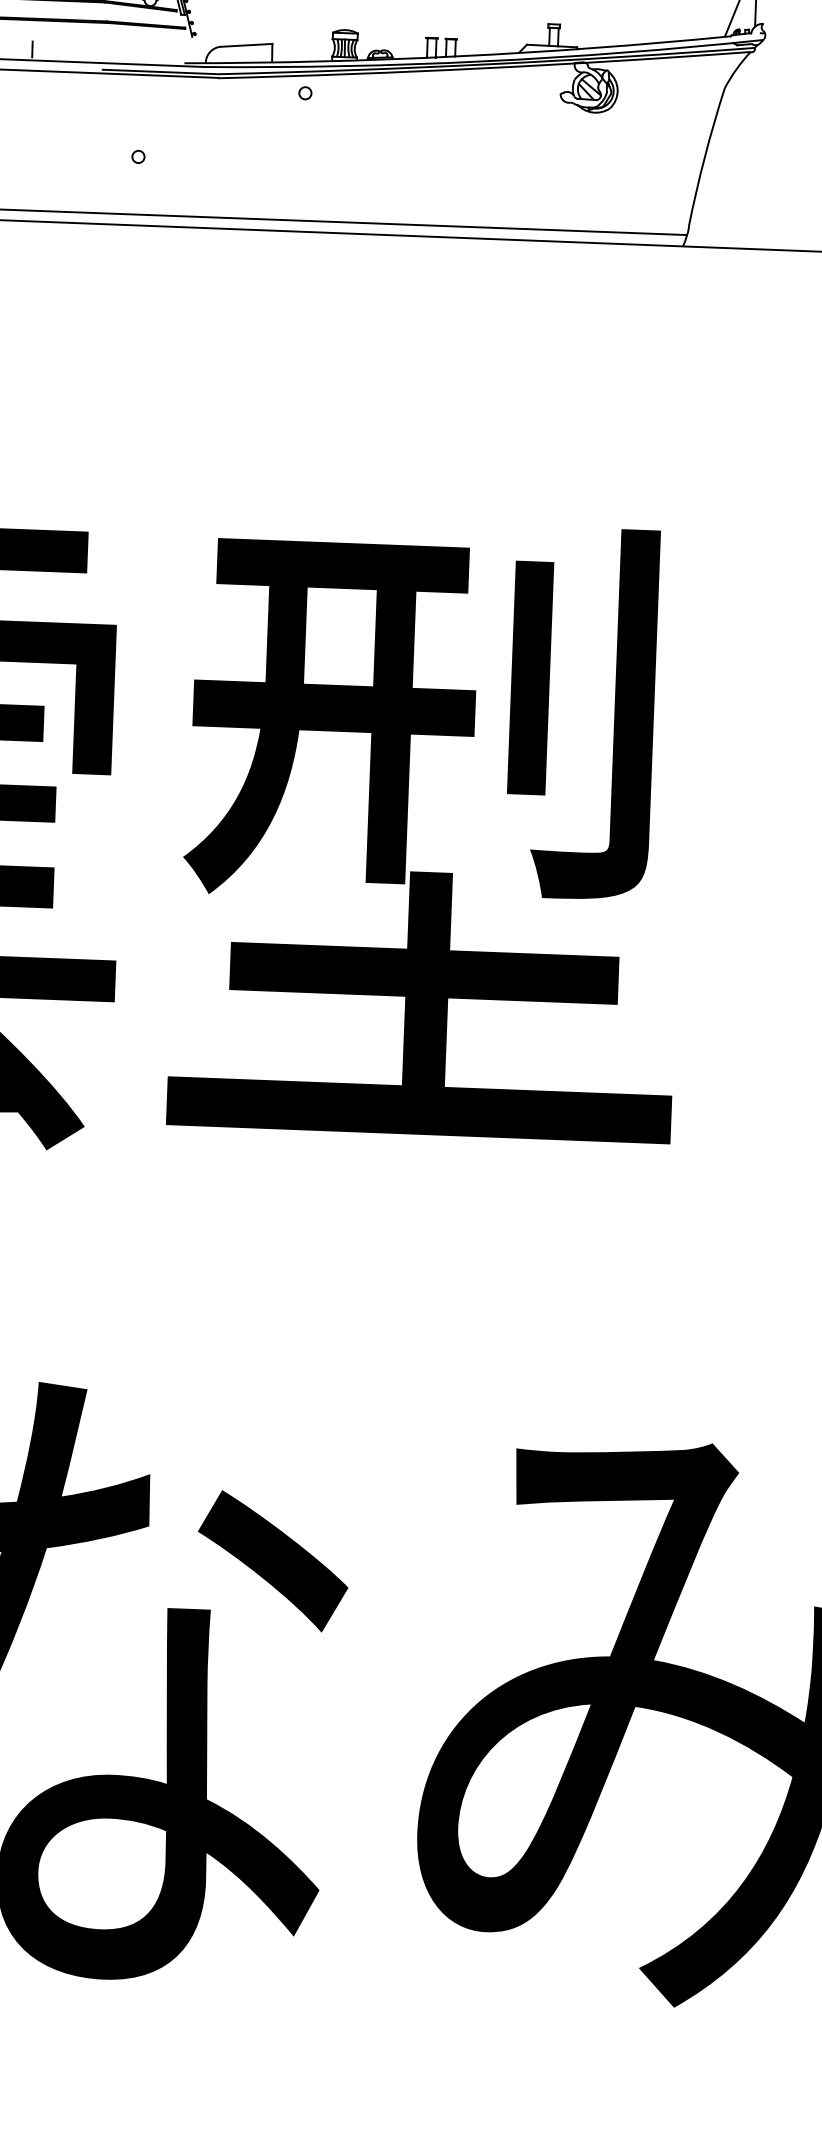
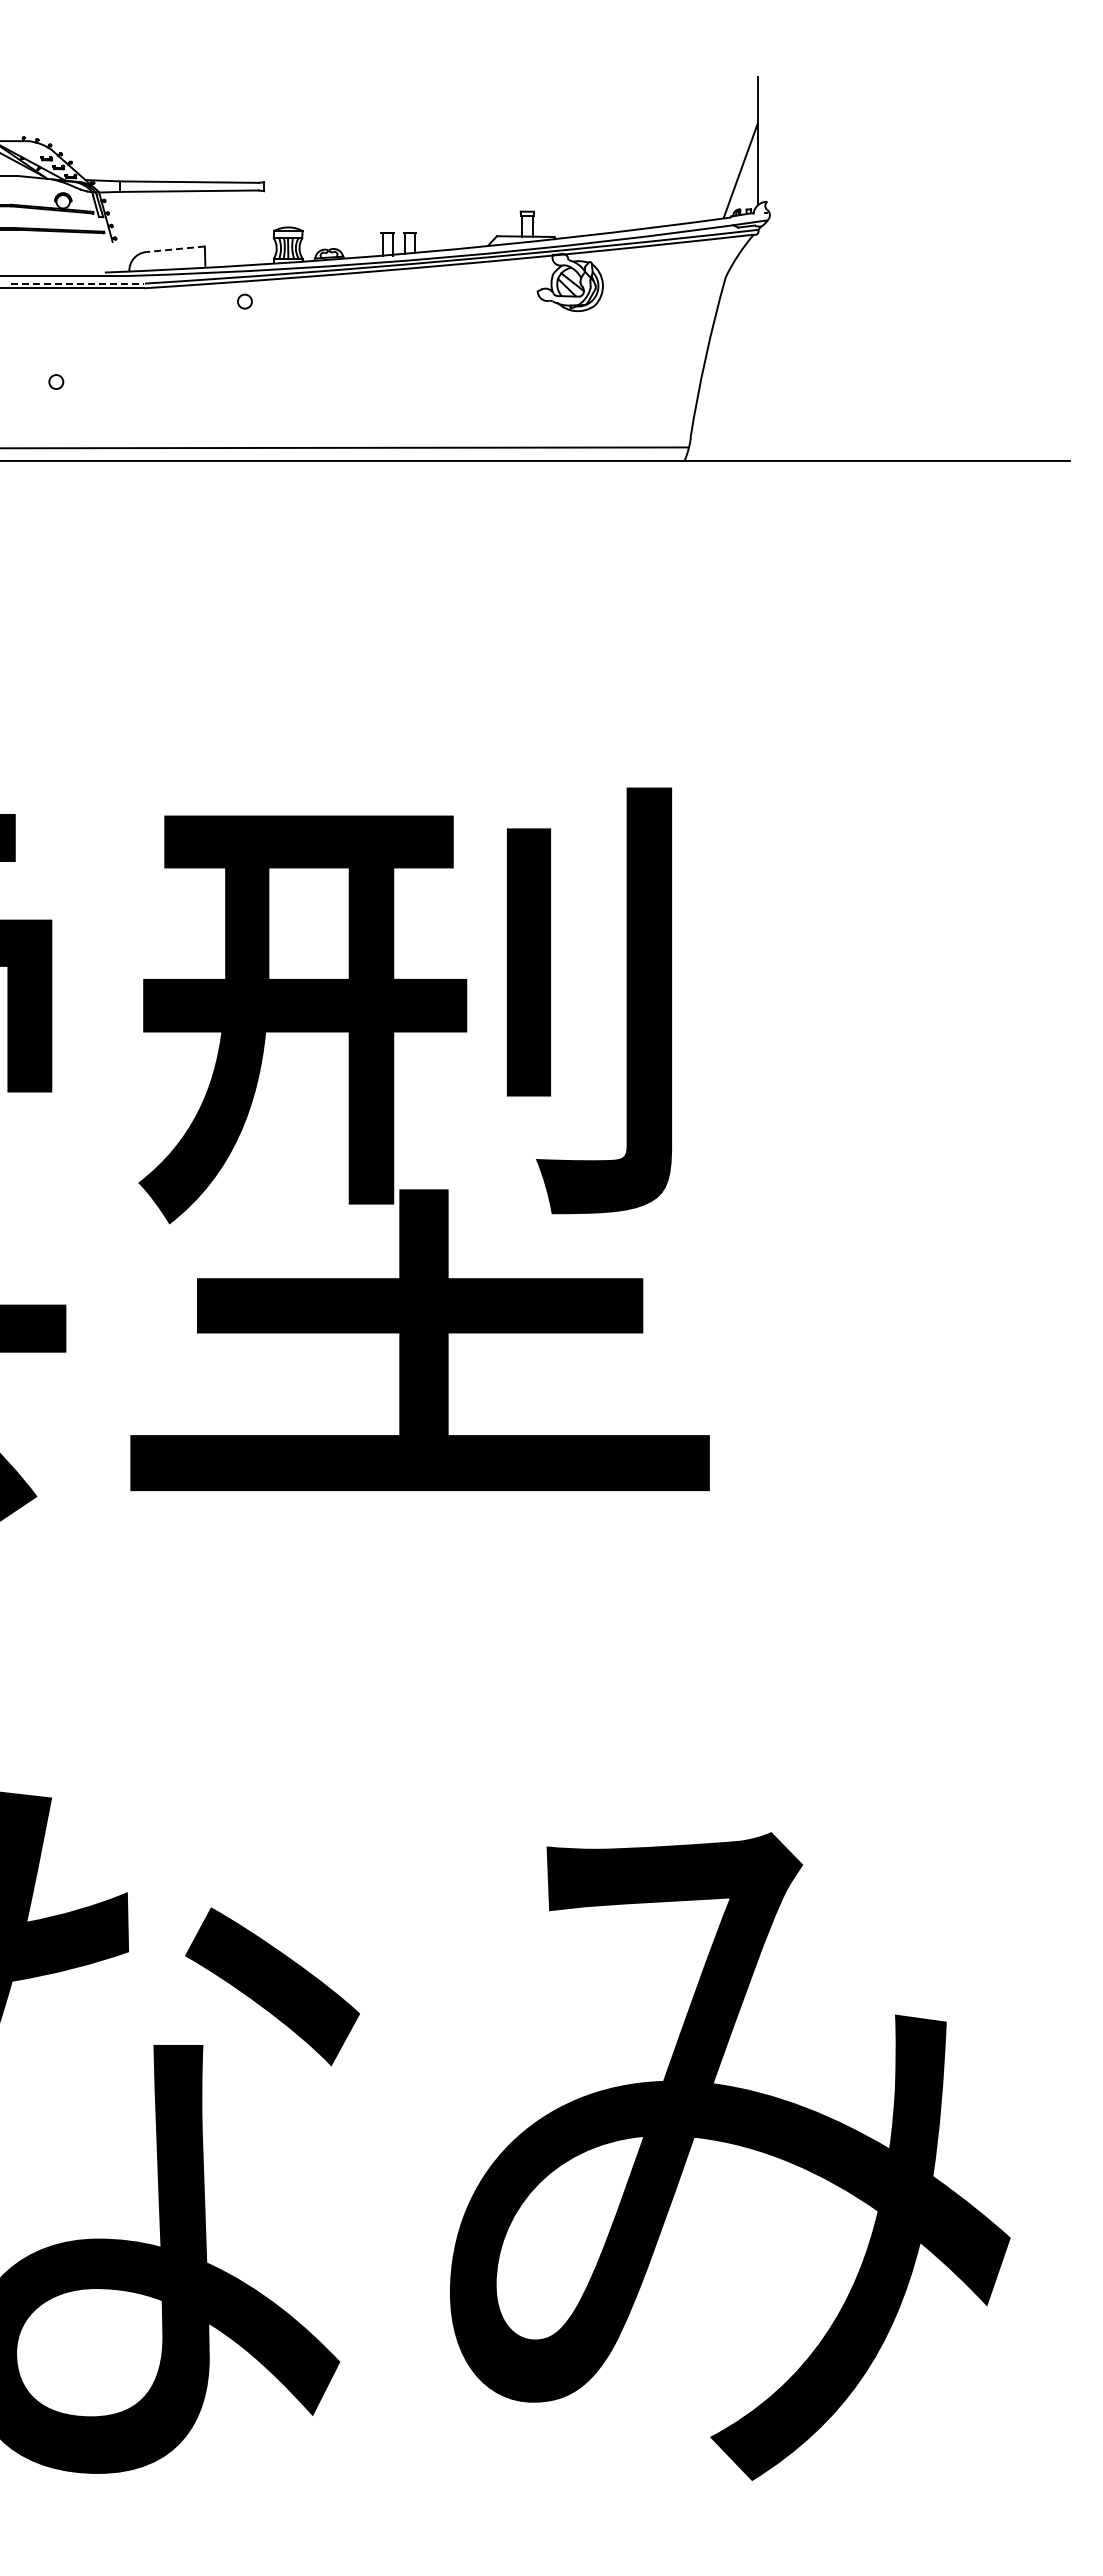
line: (246, 45) -> (175, 249), solid -> dashed
line: (161, 71) -> (78, 283), solid -> dashed

